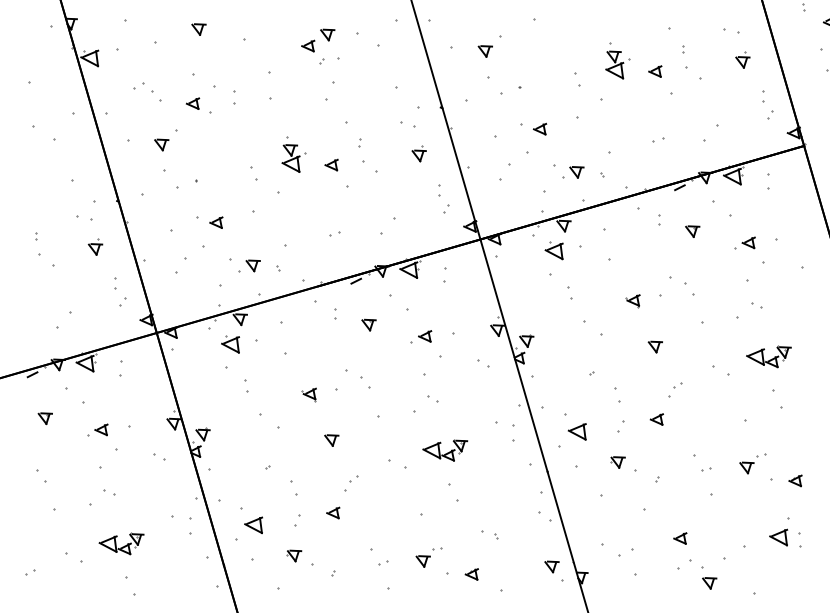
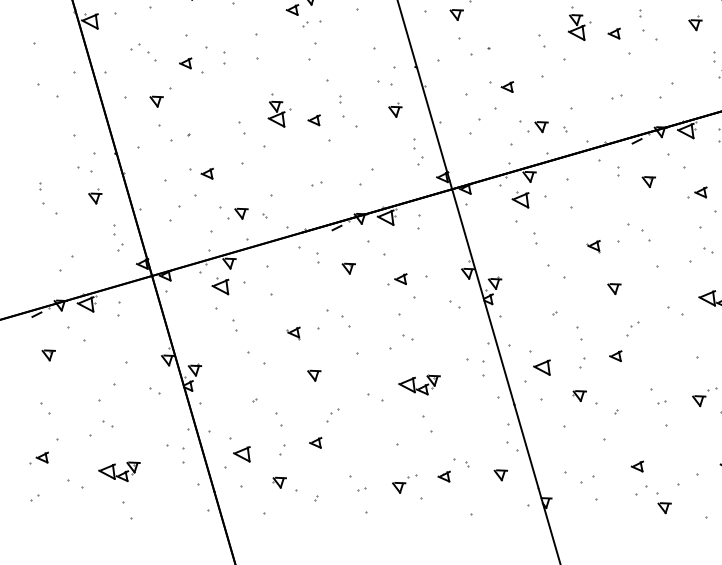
part: (97, 429) -> (38, 457), moved
part: (551, 566) -> (500, 474), moved
part: (471, 574) -> (443, 476), moved

